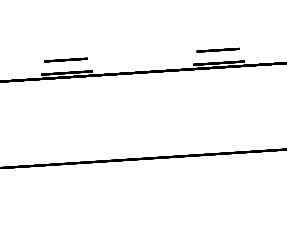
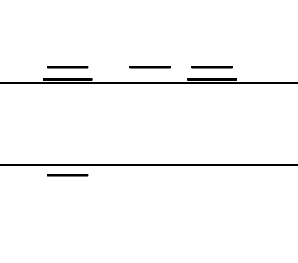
line: (152, 54) -> (149, 67), added
line: (73, 174) -> (67, 175), added

